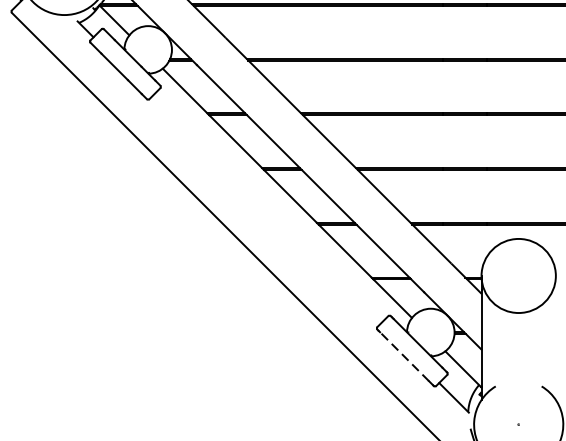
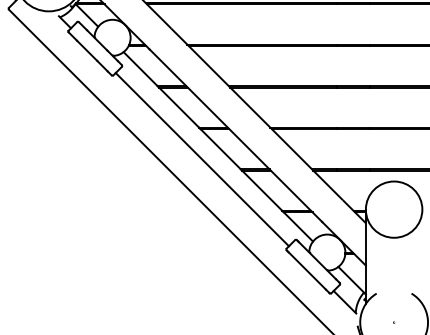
line: (265, 209) -> (201, 159), added
line: (403, 356) -> (306, 270), dashed -> solid

